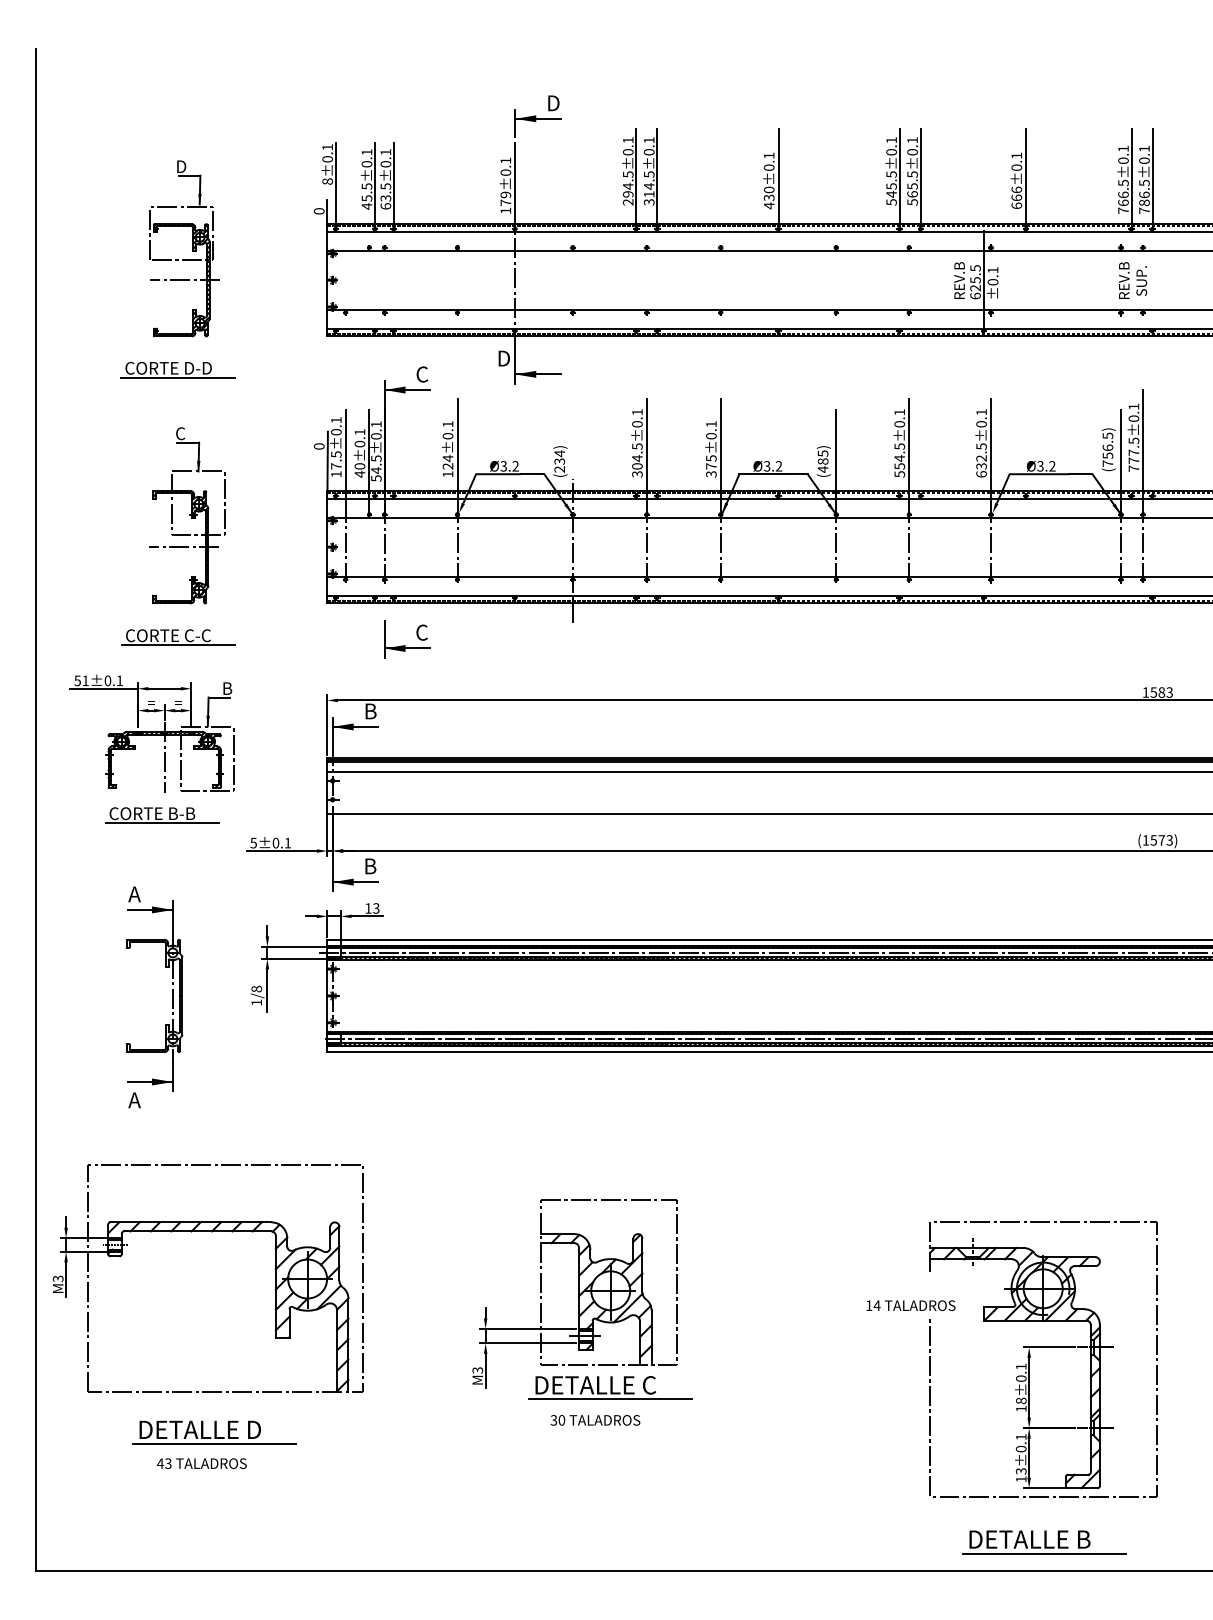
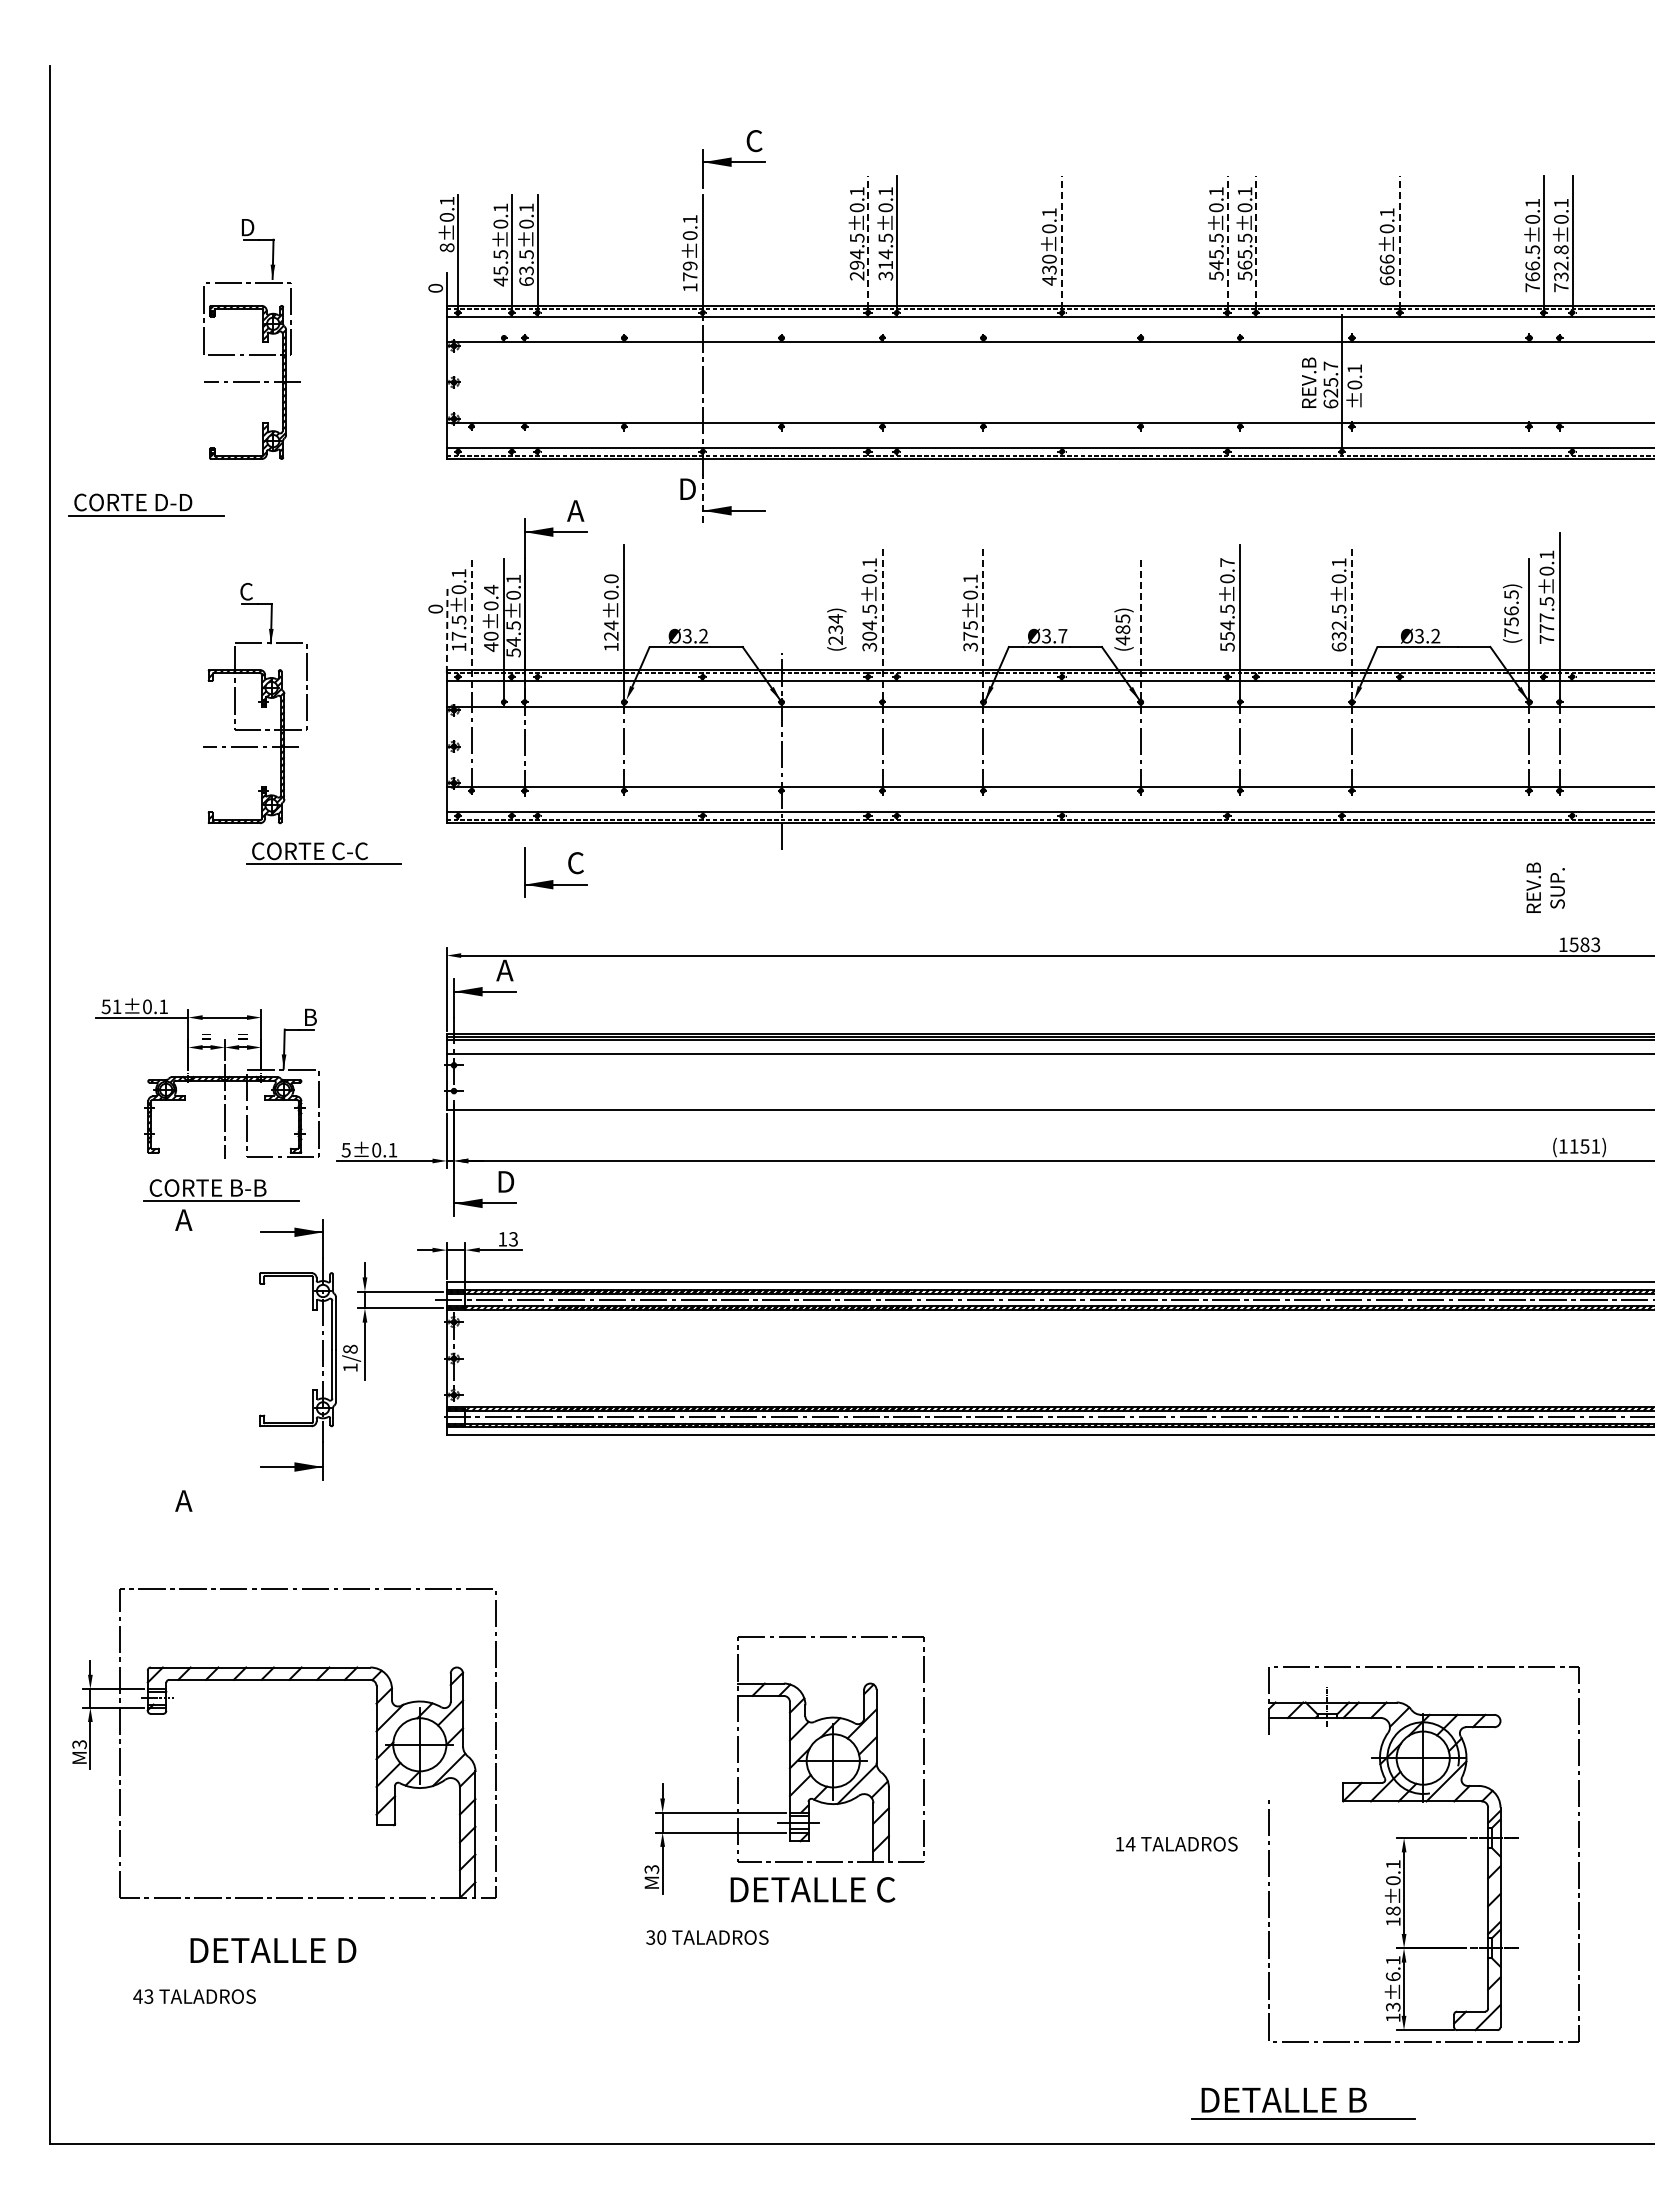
text: (552, 103) -> (754, 141), D -> C
line: (636, 176) -> (868, 241), solid -> dashed
line: (778, 176) -> (1062, 241), solid -> dashed
line: (899, 176) -> (1227, 241), solid -> dashed
line: (920, 176) -> (1256, 241), solid -> dashed
line: (1026, 176) -> (1400, 241), solid -> dashed
text: (1144, 193) -> (1561, 263), 786.5±0.1 -> 732.8±0.1
text: (975, 267) -> (1330, 365), 625.5 -> 625.7
text: (1132, 280) -> (1545, 887), moved
line: (515, 365) -> (703, 498), solid -> dashed
part: (178, 369) -> (146, 504), moved
text: (421, 374) -> (575, 511), C -> A
text: (899, 412) -> (1227, 562), 554.5±0.1 -> 554.5±0.7
text: (448, 424) -> (611, 578), 124±0.1 -> 124±0.0
text: (360, 432) -> (491, 589), 40±0.1 -> 40±0.4
line: (646, 455) -> (882, 621), solid -> dashed
line: (720, 455) -> (983, 621), solid -> dashed
line: (991, 455) -> (1352, 621), solid -> dashed
line: (345, 461) -> (471, 629), solid -> dashed
text: (560, 461) -> (836, 629), moved
line: (835, 461) -> (1140, 629), solid -> dashed
line: (327, 462) -> (447, 630), solid -> dashed
text: (778, 465) -> (1062, 635), Ø3.2 -> Ø3.7
part: (178, 637) -> (323, 853), moved
text: (369, 711) -> (504, 970), B -> A
part: (164, 748) -> (224, 1099), moved
text: (1161, 840) -> (1584, 1146), (1573) -> (1151)
text: (371, 866) -> (507, 1181), B -> D
part: (172, 995) -> (322, 1349), moved
text: (910, 1305) -> (1176, 1843), moved
line: (610, 1399) -> (832, 1908), removed
text: (595, 1420) -> (707, 1937), moved
line: (214, 1443) -> (292, 1969), removed
text: (1021, 1448) -> (1393, 1976), 13±0.1 -> 13±6.1
text: (201, 1463) -> (194, 1996), moved
part: (1044, 1542) -> (1303, 2103), moved

